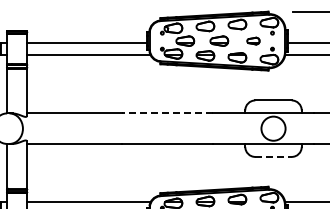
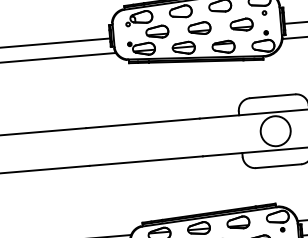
part: (253, 40) -> (241, 24), size x1.43
line: (167, 113) -> (142, 123), dashed -> solid
line: (274, 156) -> (279, 165), dashed -> solid

